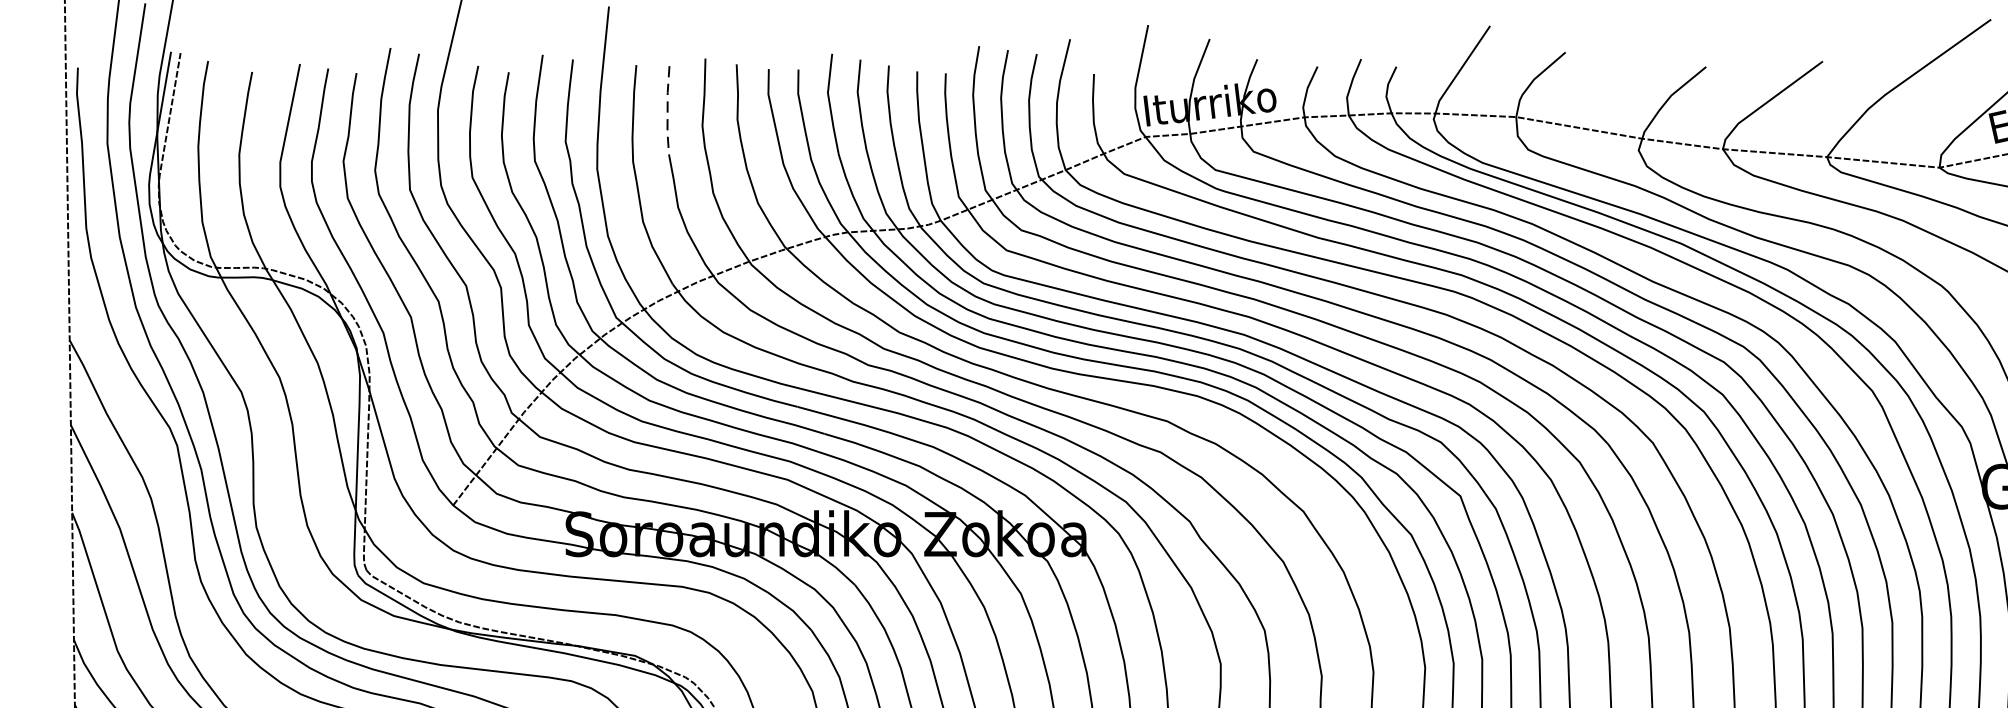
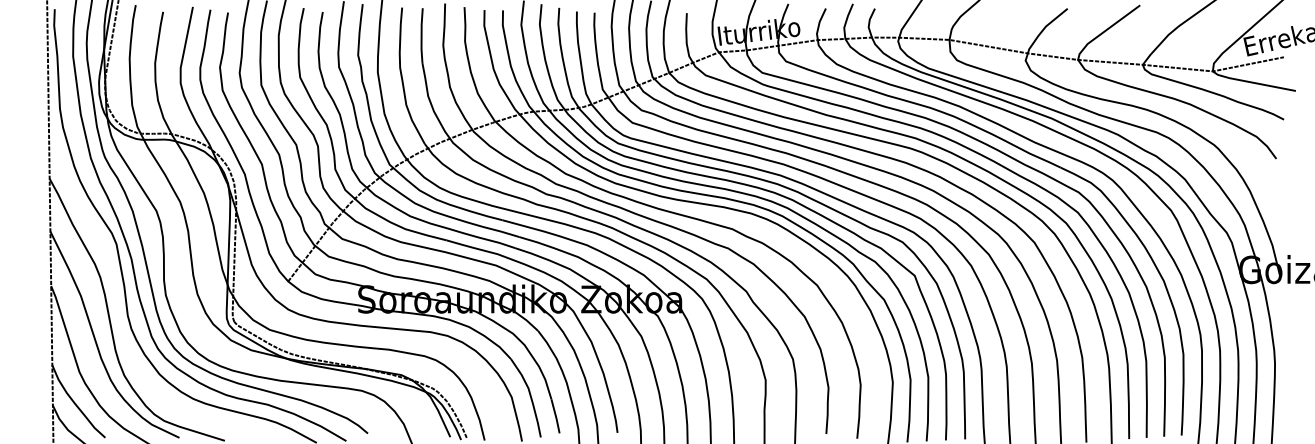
line: (667, 109) -> (421, 35), dashed -> solid

